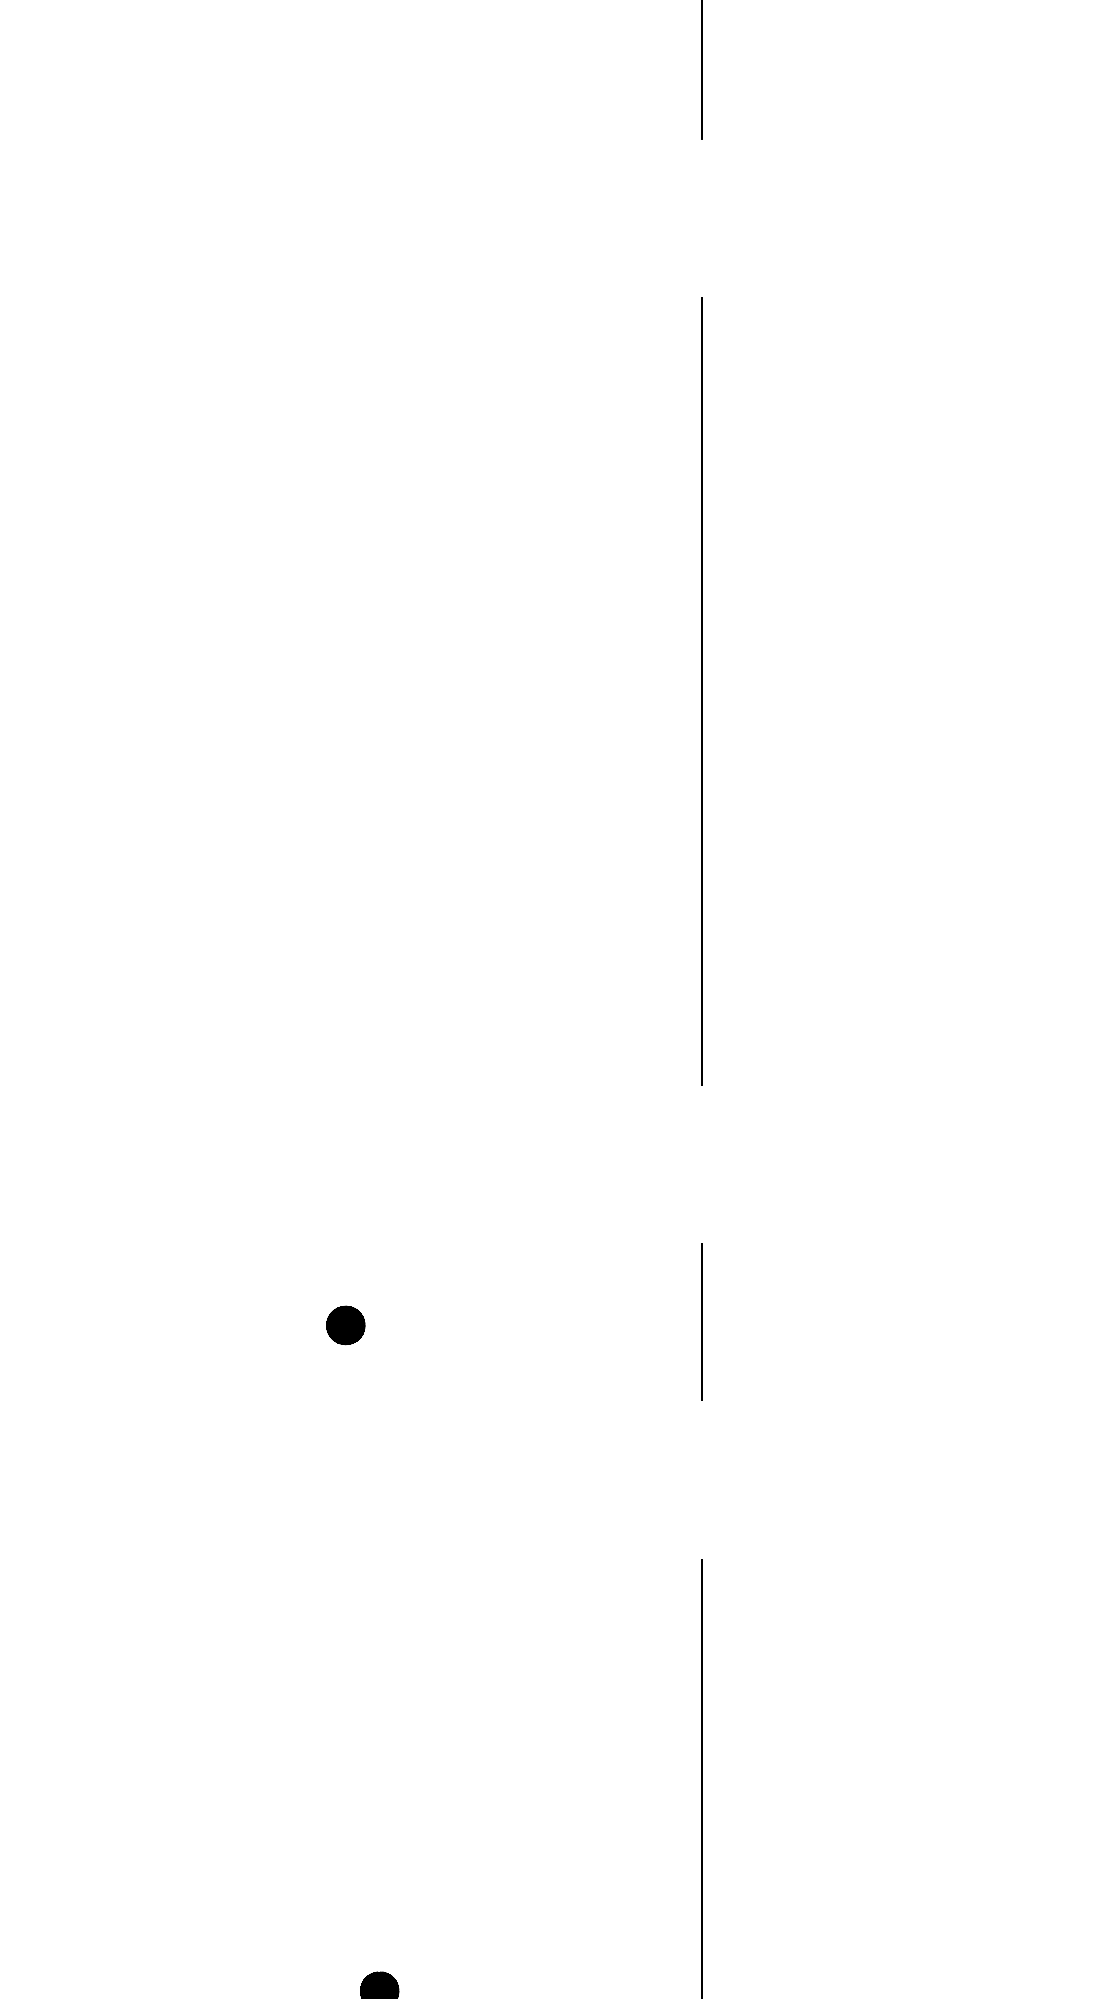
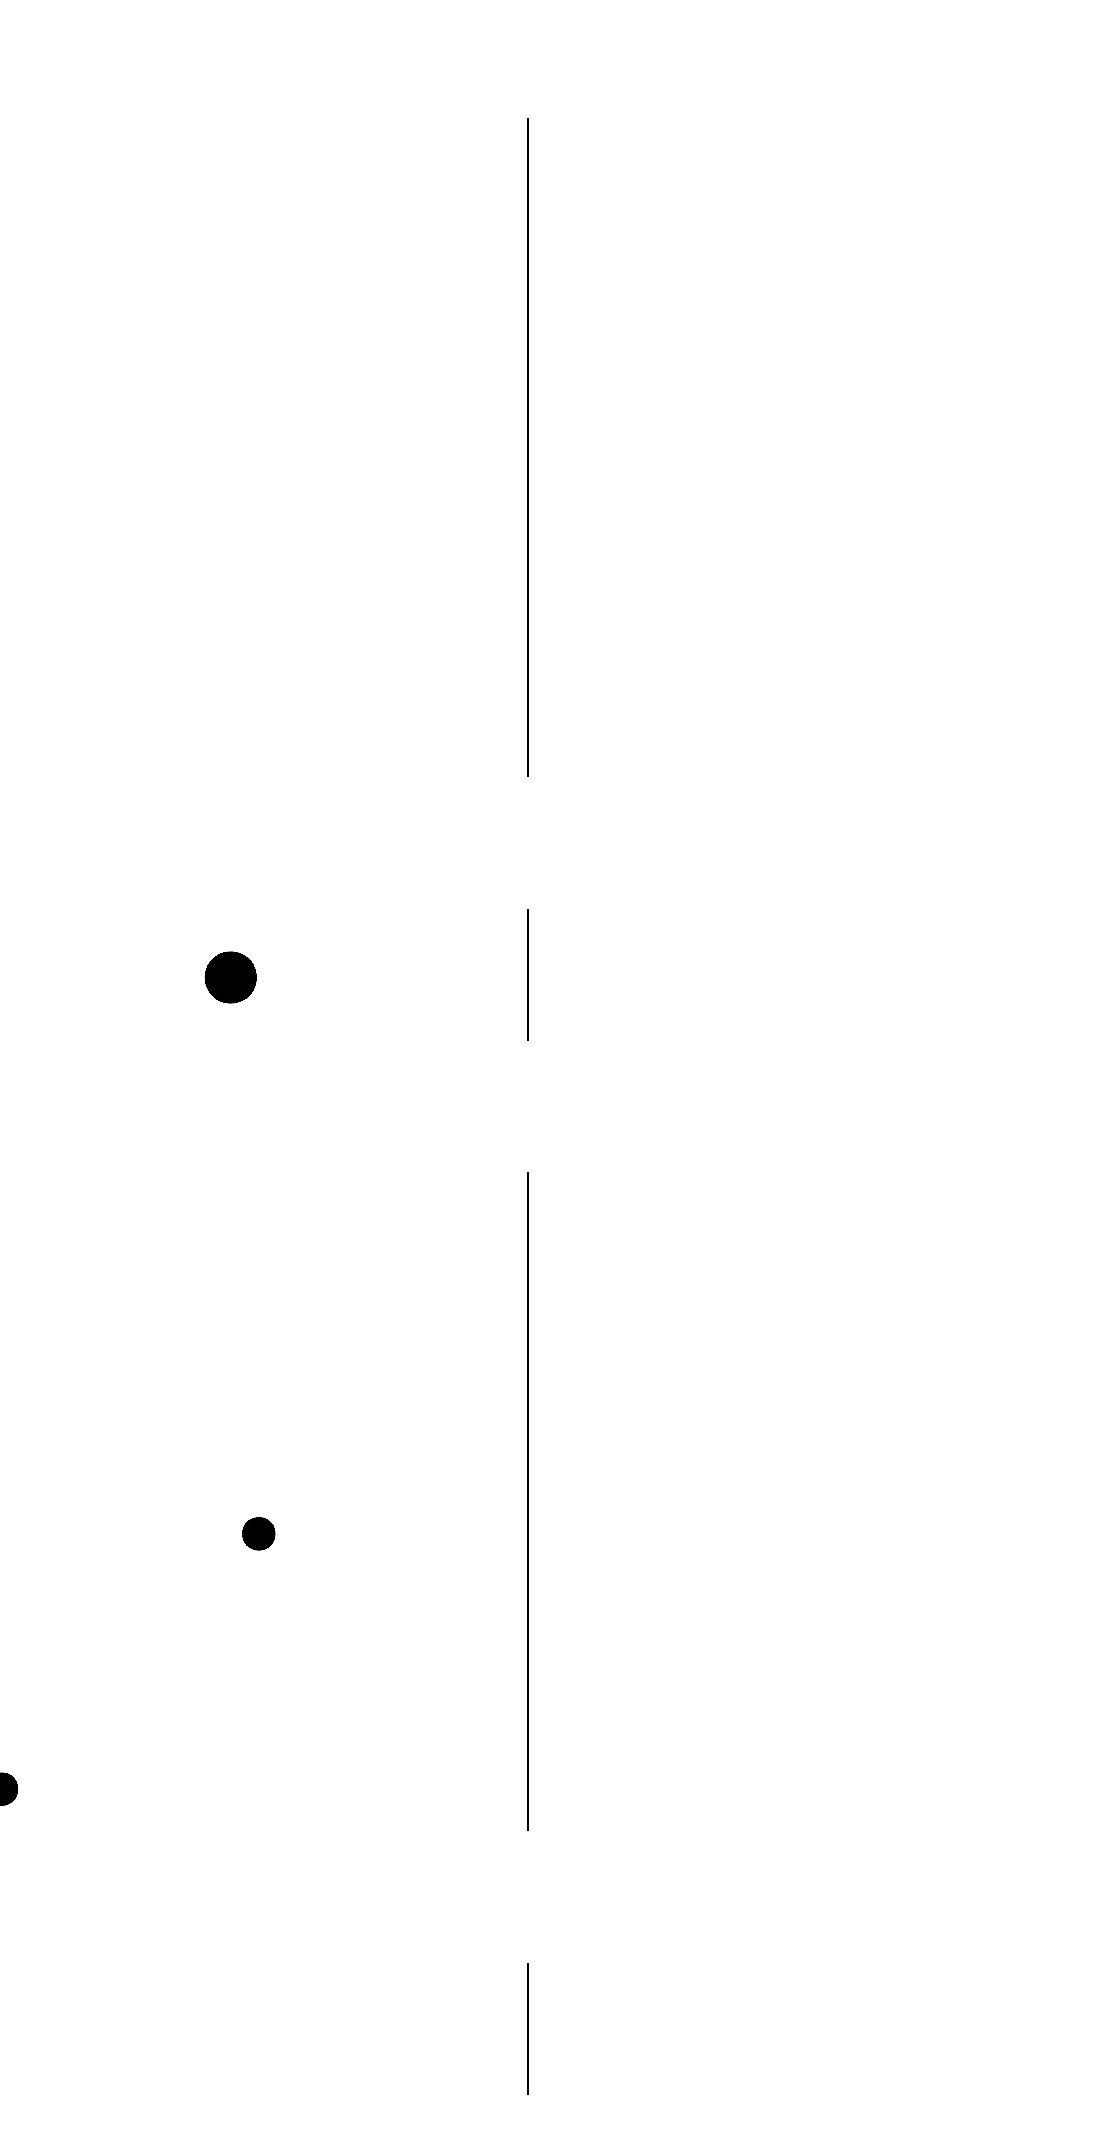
part: (344, 1325) -> (229, 977), size x1.6

